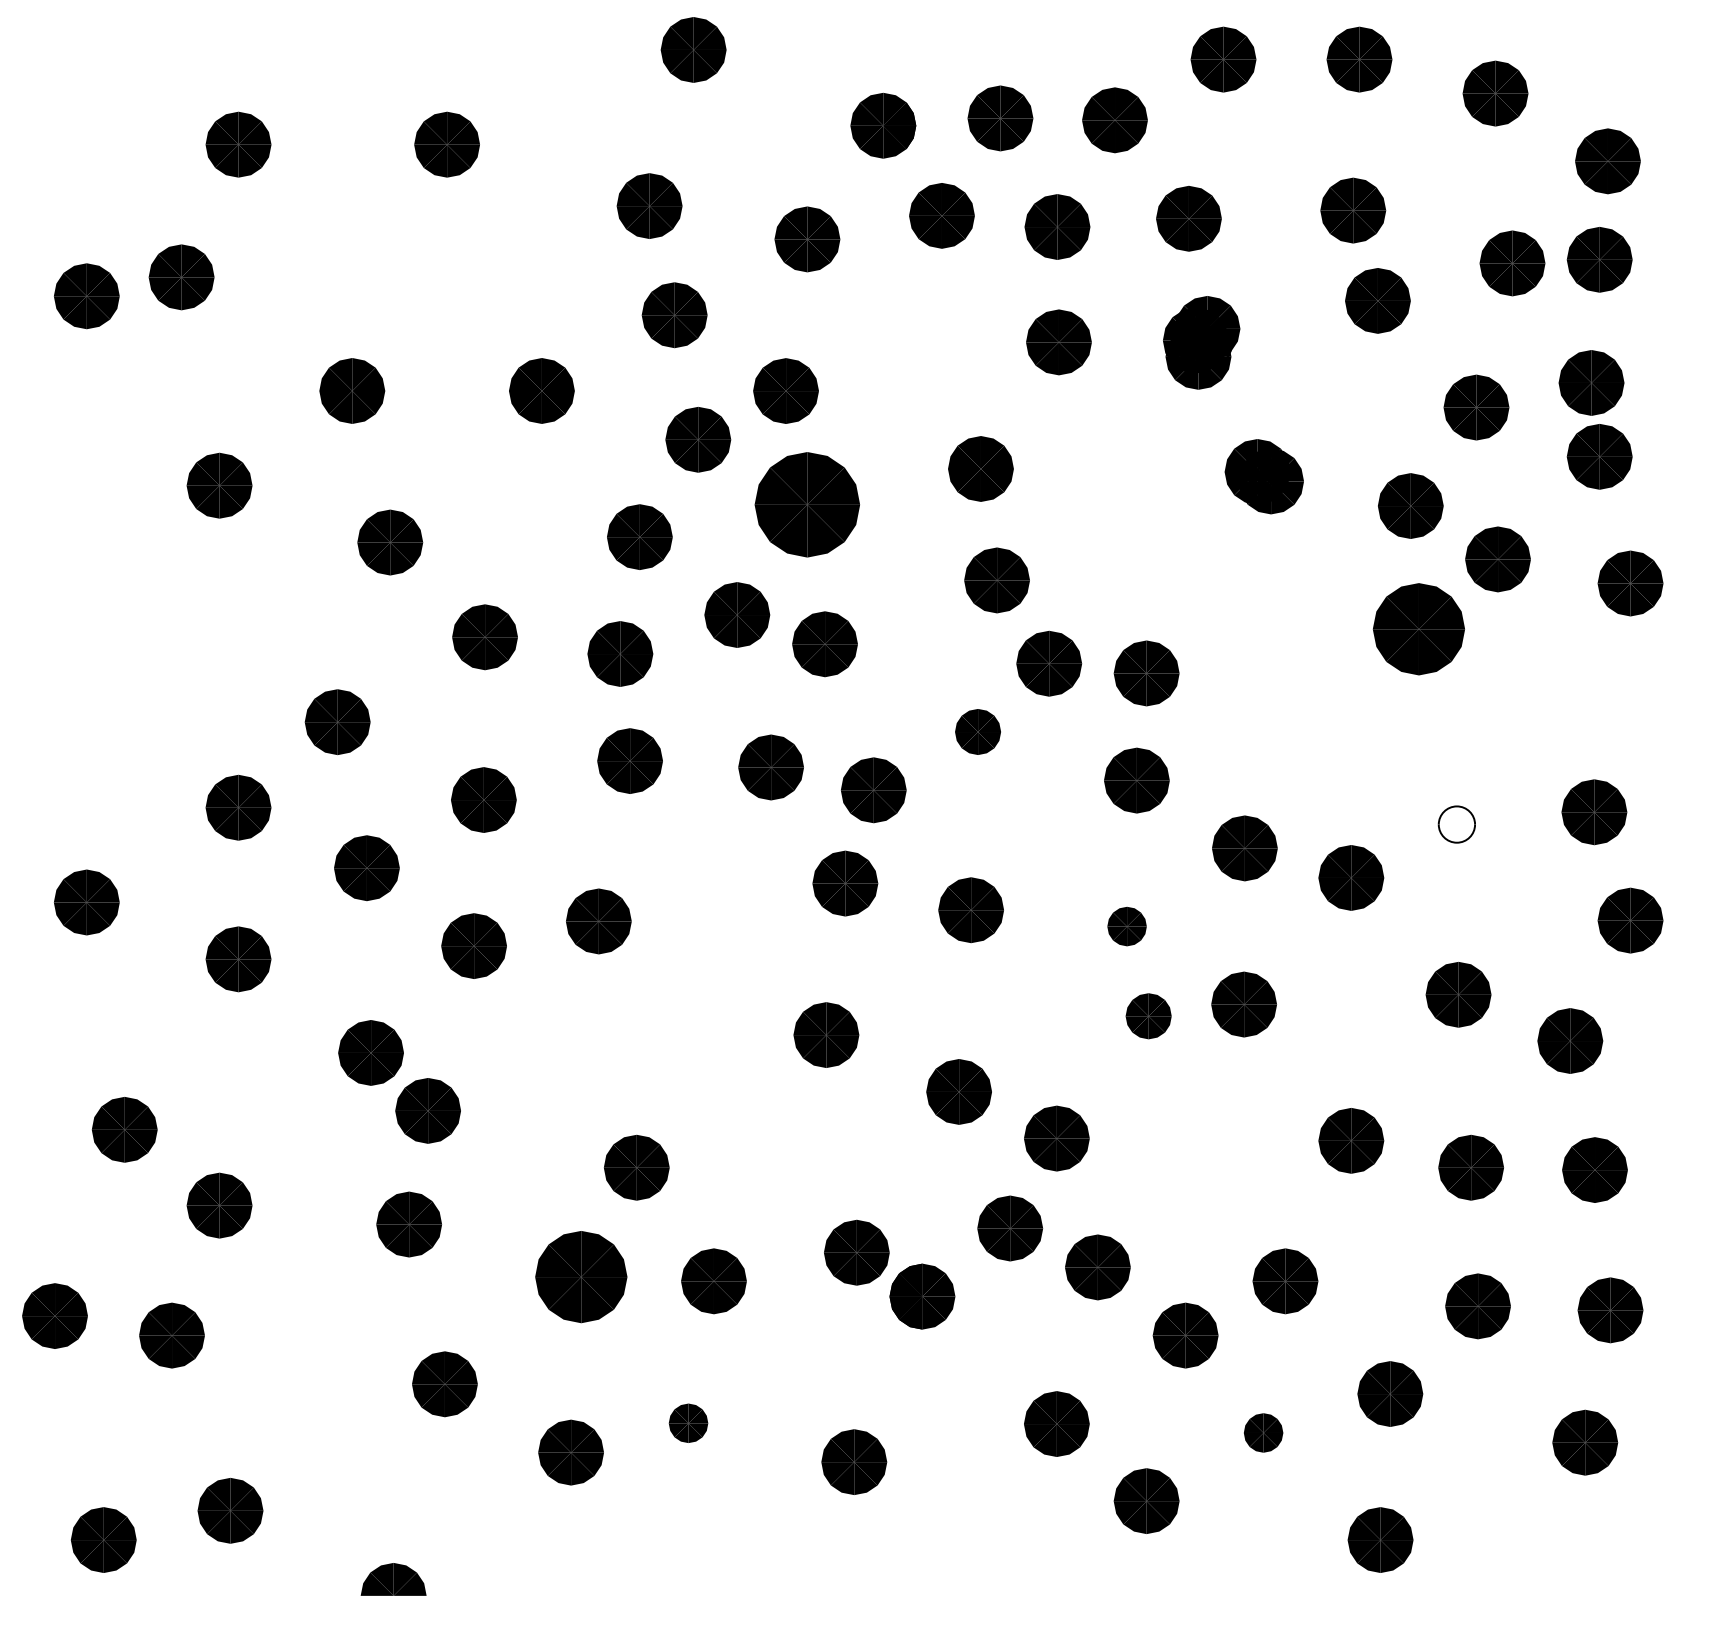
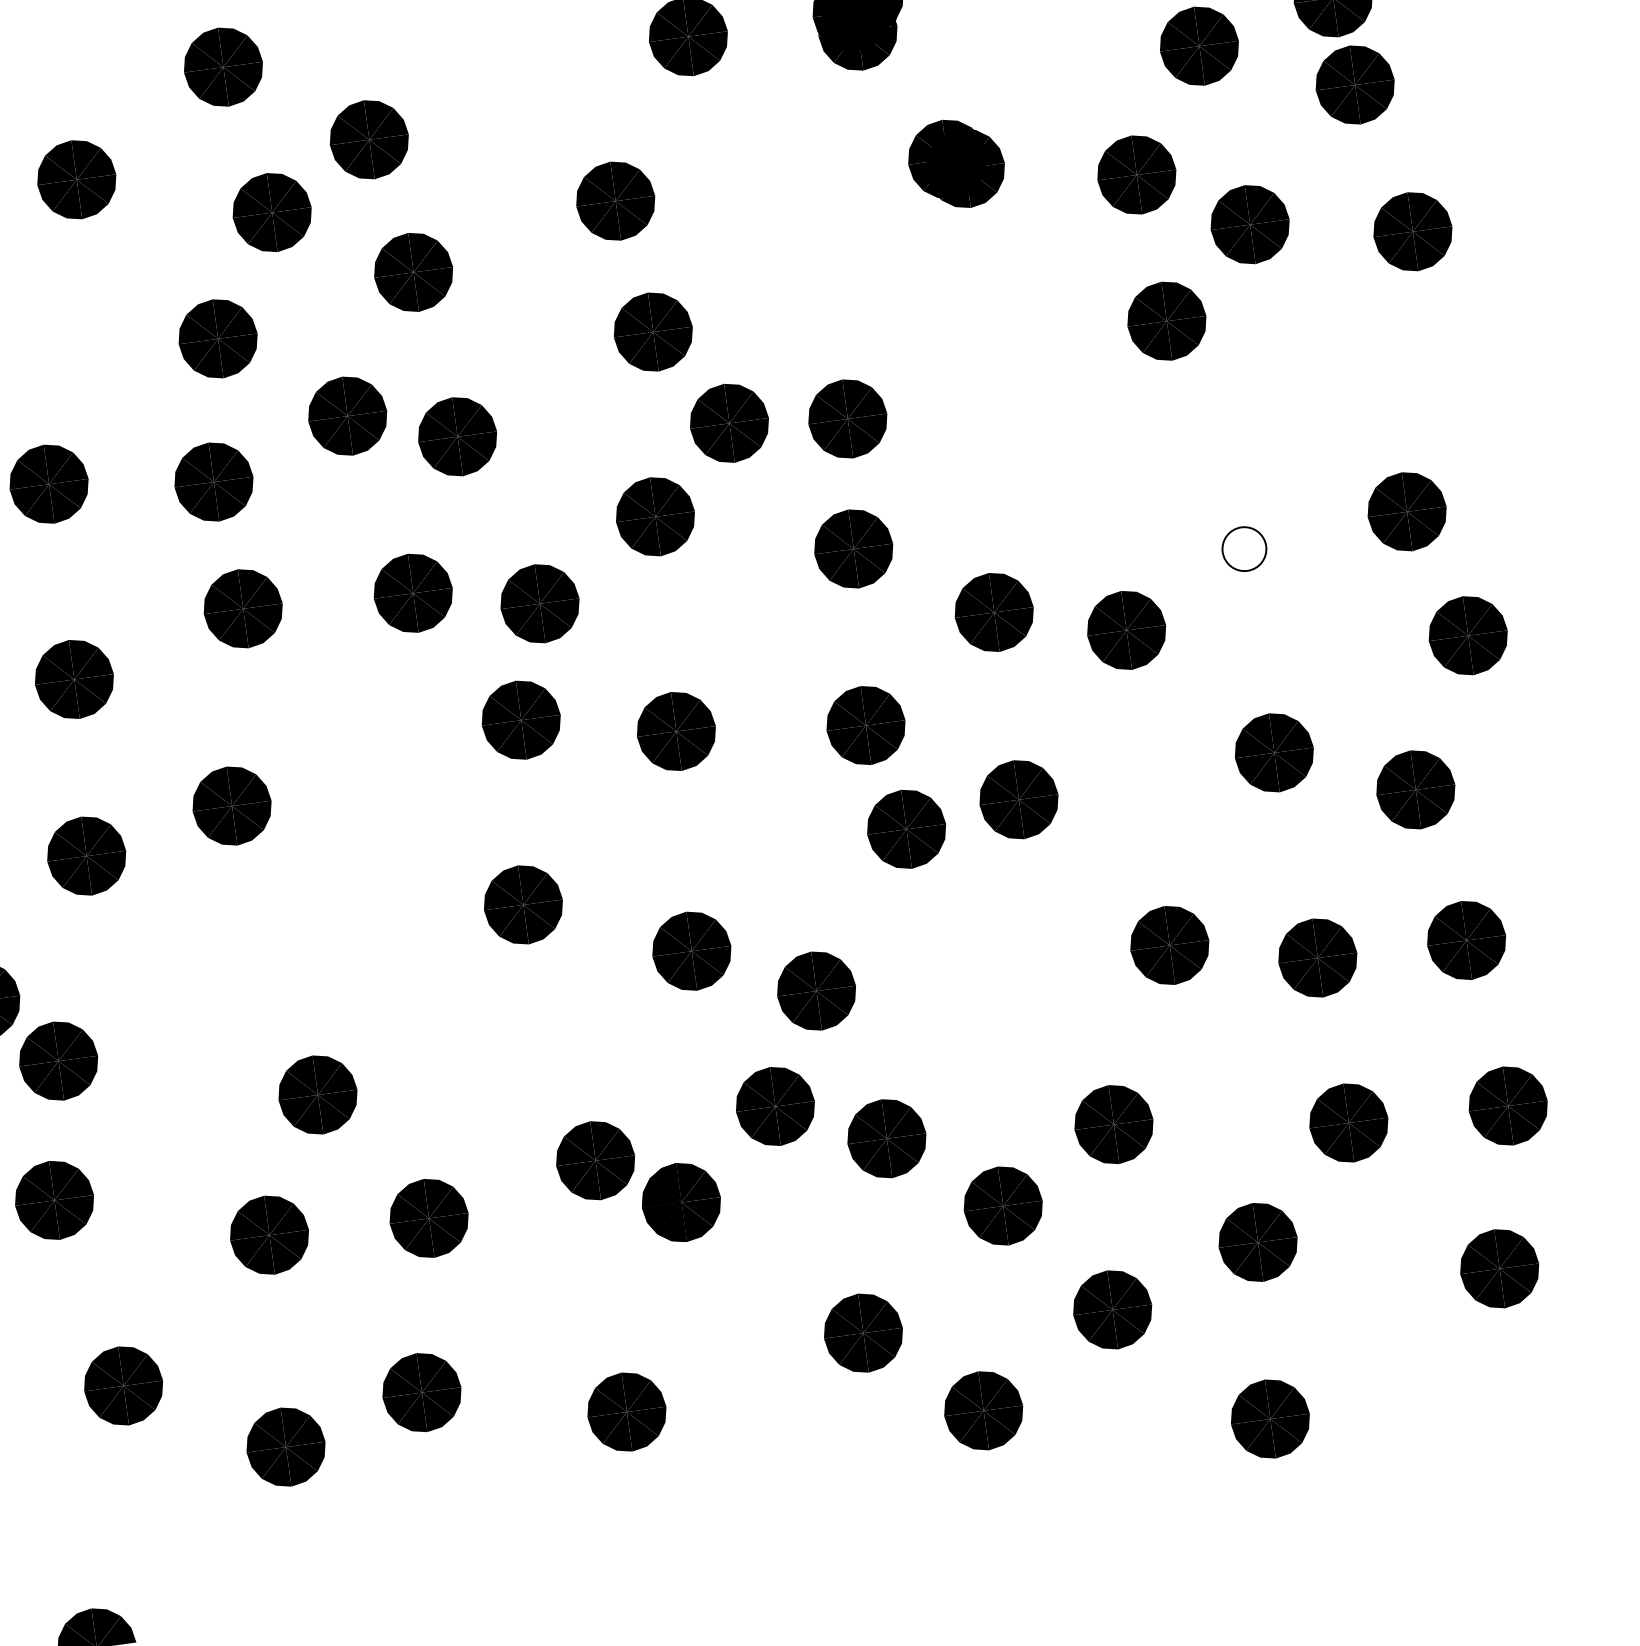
part: (807, 504) -> (413, 272), size x0.62
part: (1418, 628) -> (1166, 320), size x0.71
part: (977, 731) -> (654, 516), size x1.43
part: (1126, 926) -> (865, 725), size x1.67
part: (1148, 1016) -> (906, 829), size x1.43
part: (581, 1277) -> (269, 1235), size x0.71
part: (688, 1423) -> (421, 1392), size x1.67
part: (1263, 1432) -> (1112, 1309), size x1.67

